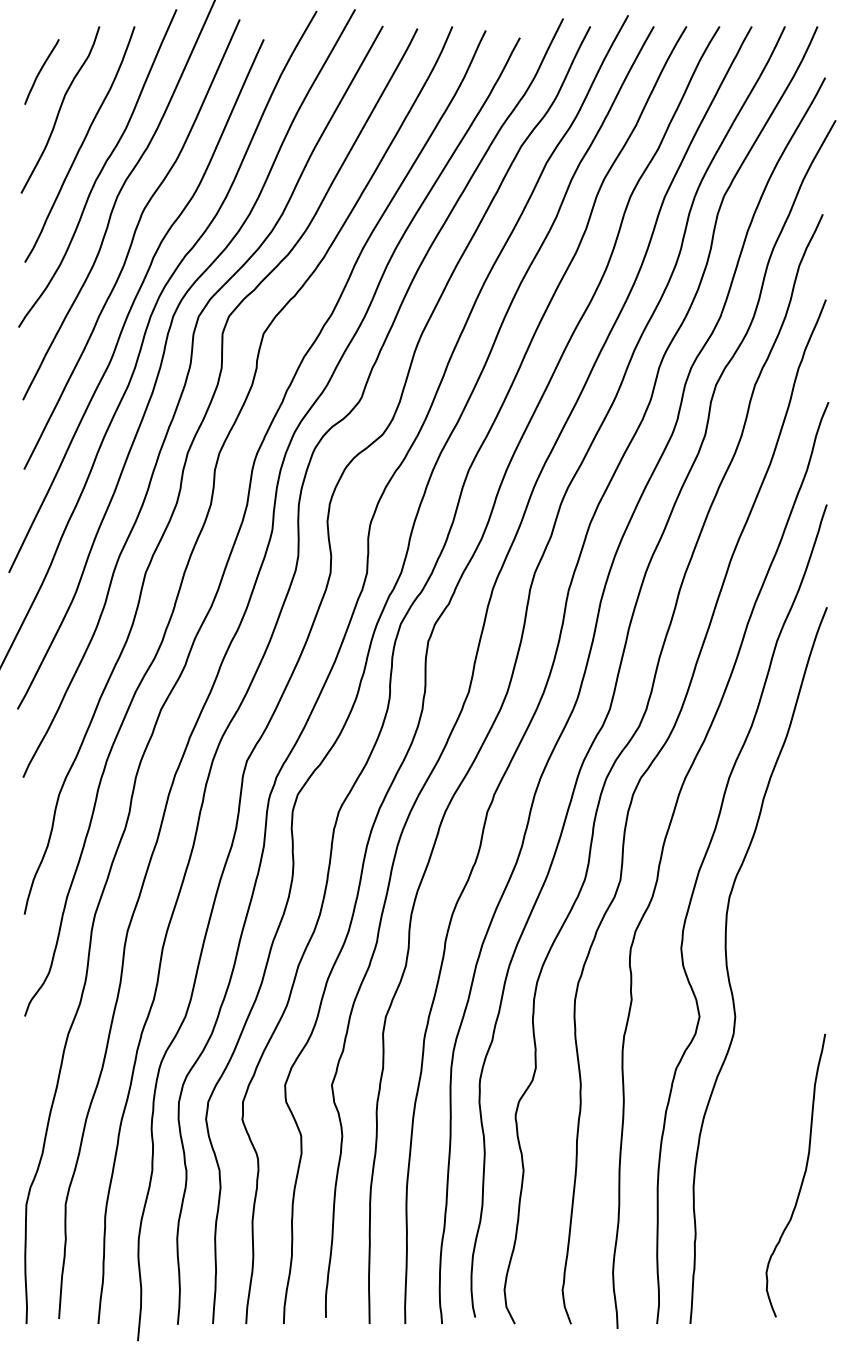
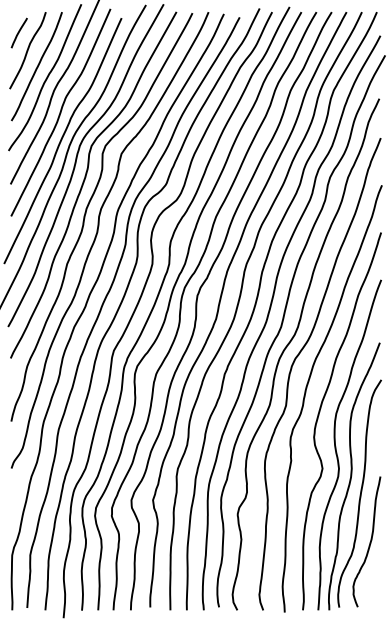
part: (768, 1033) -> (354, 476), added

